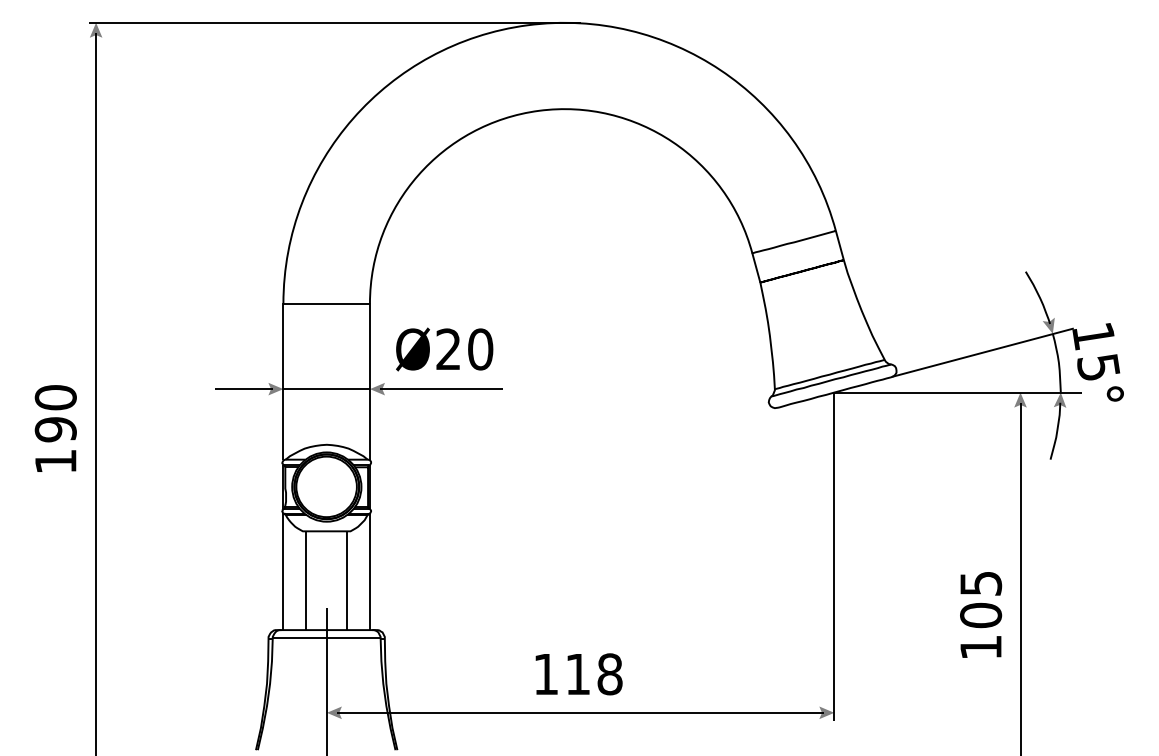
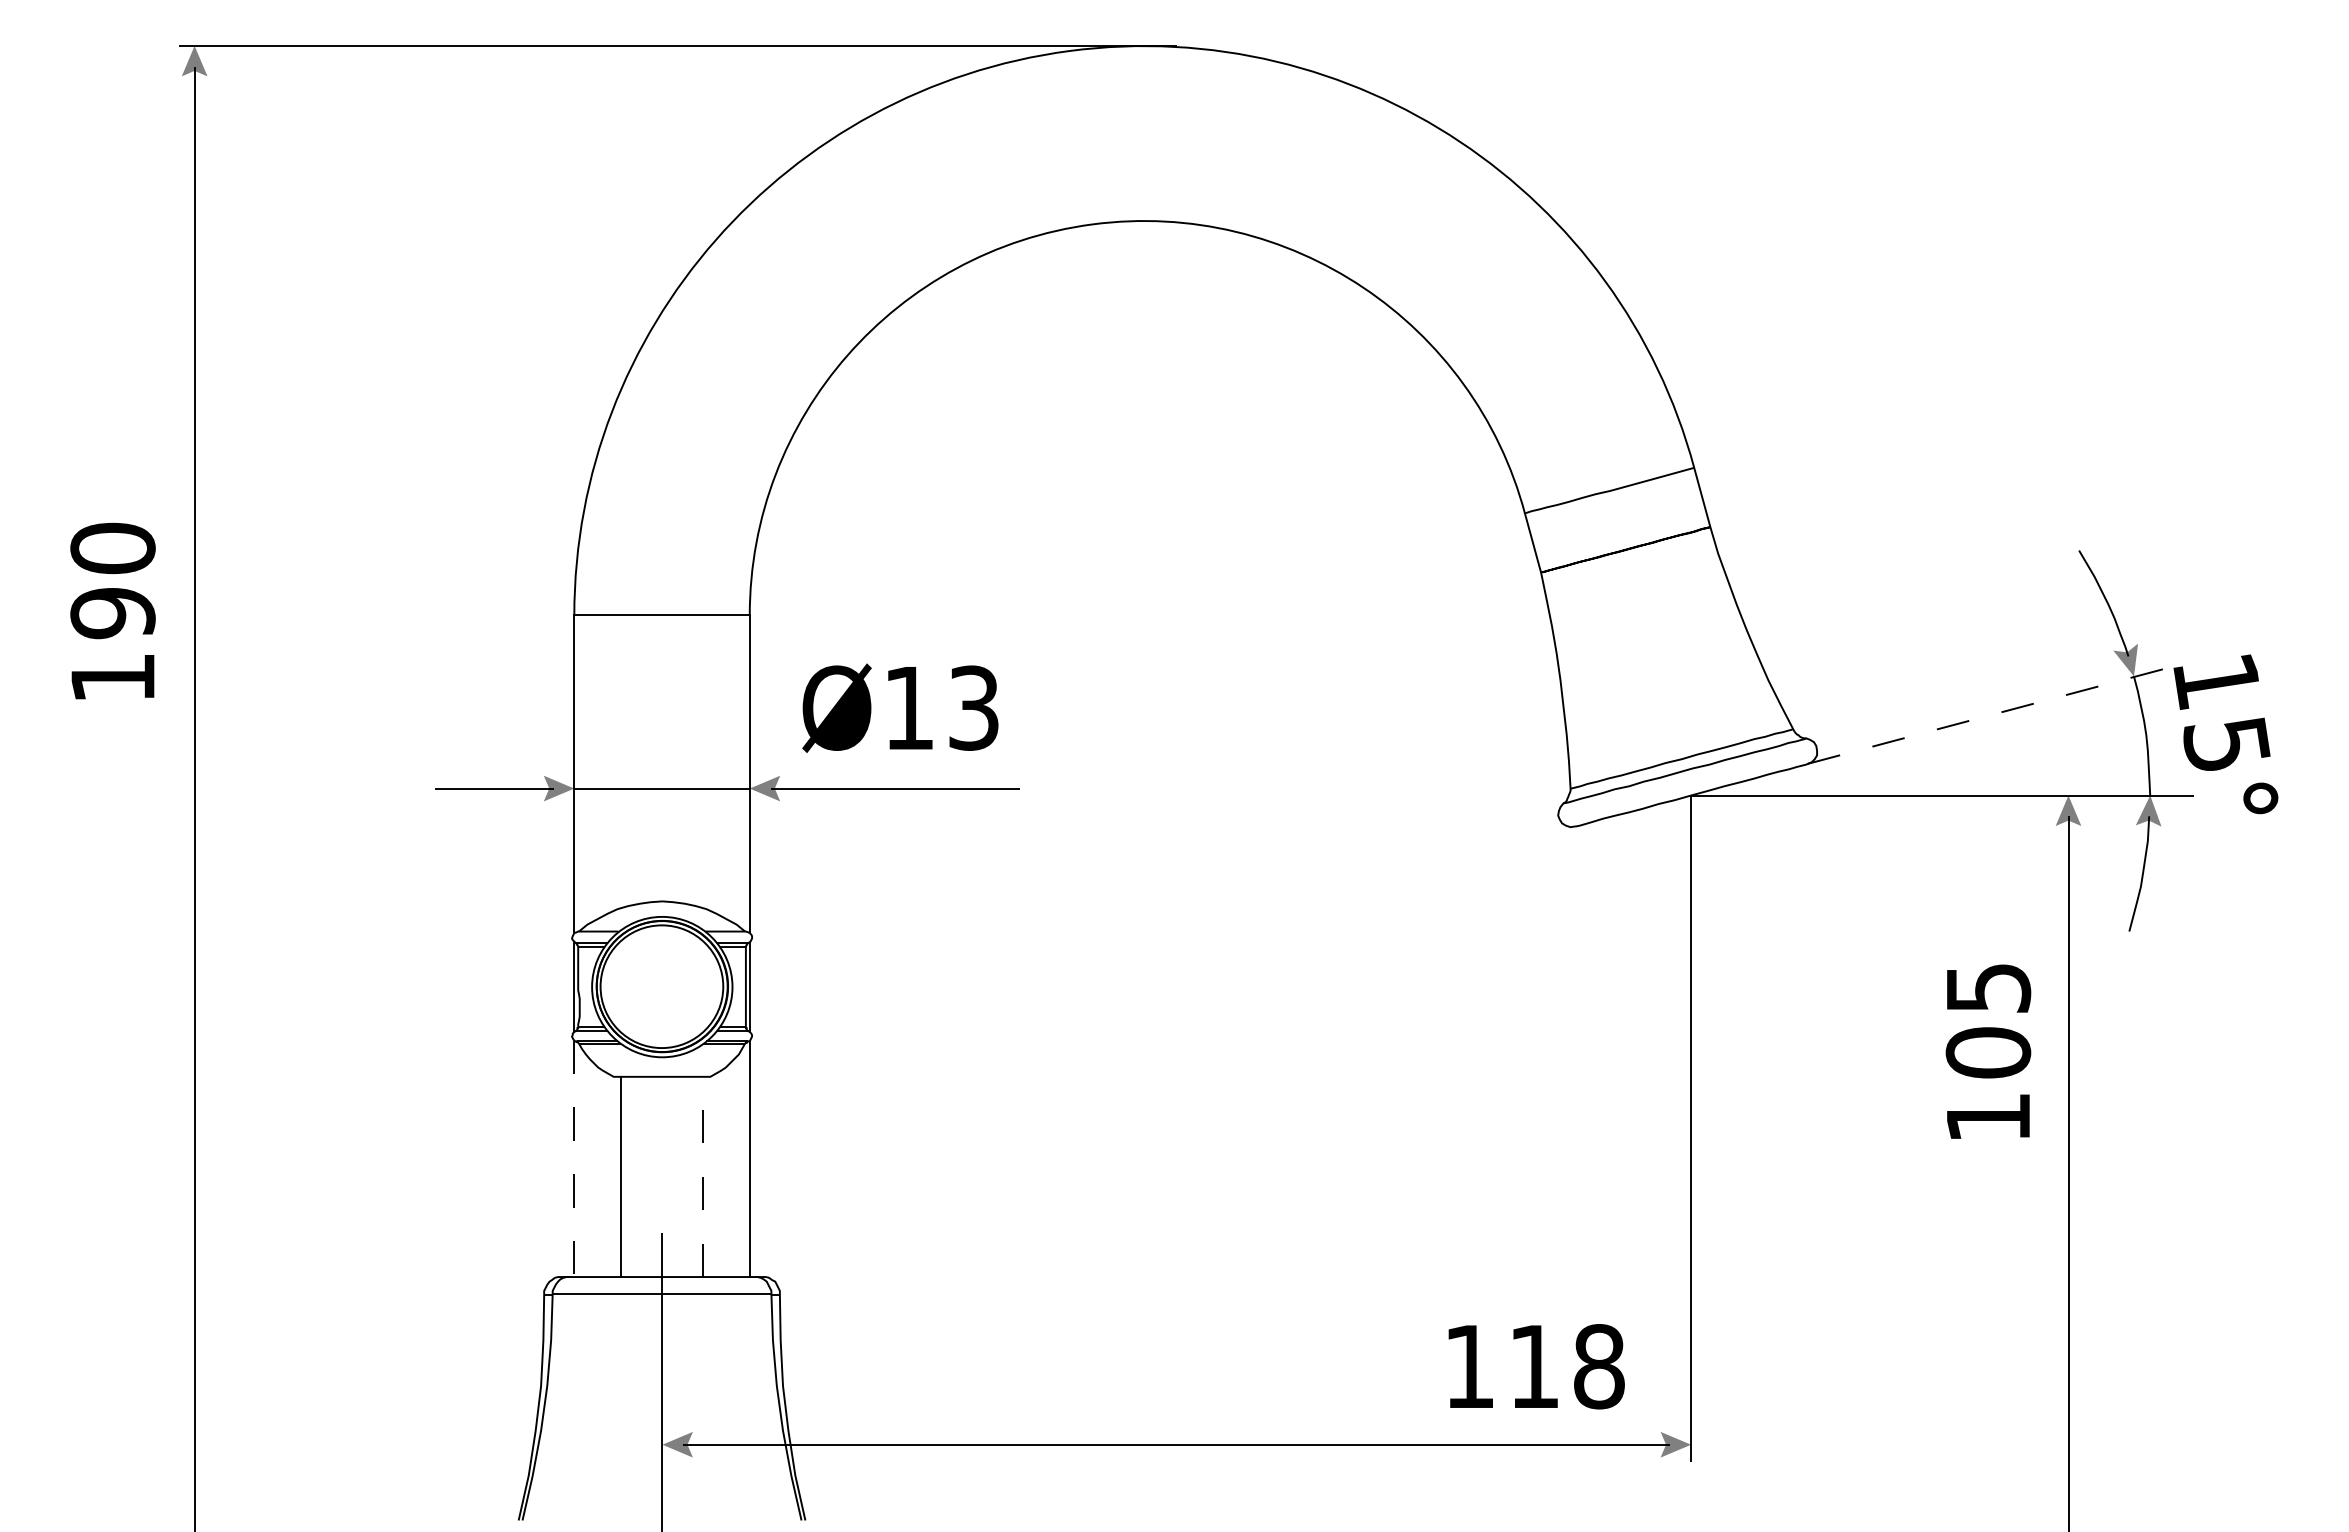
text: (464, 349) -> (941, 708), Ø20 -> Ø13
line: (983, 352) -> (1993, 714), solid -> dashed
text: (55, 428) -> (112, 610), moved
line: (283, 572) -> (574, 1160), solid -> dashed
line: (347, 580) -> (704, 1176), solid -> dashed
text: (981, 614) -> (1989, 1050), moved
text: (578, 674) -> (1535, 1367), moved

